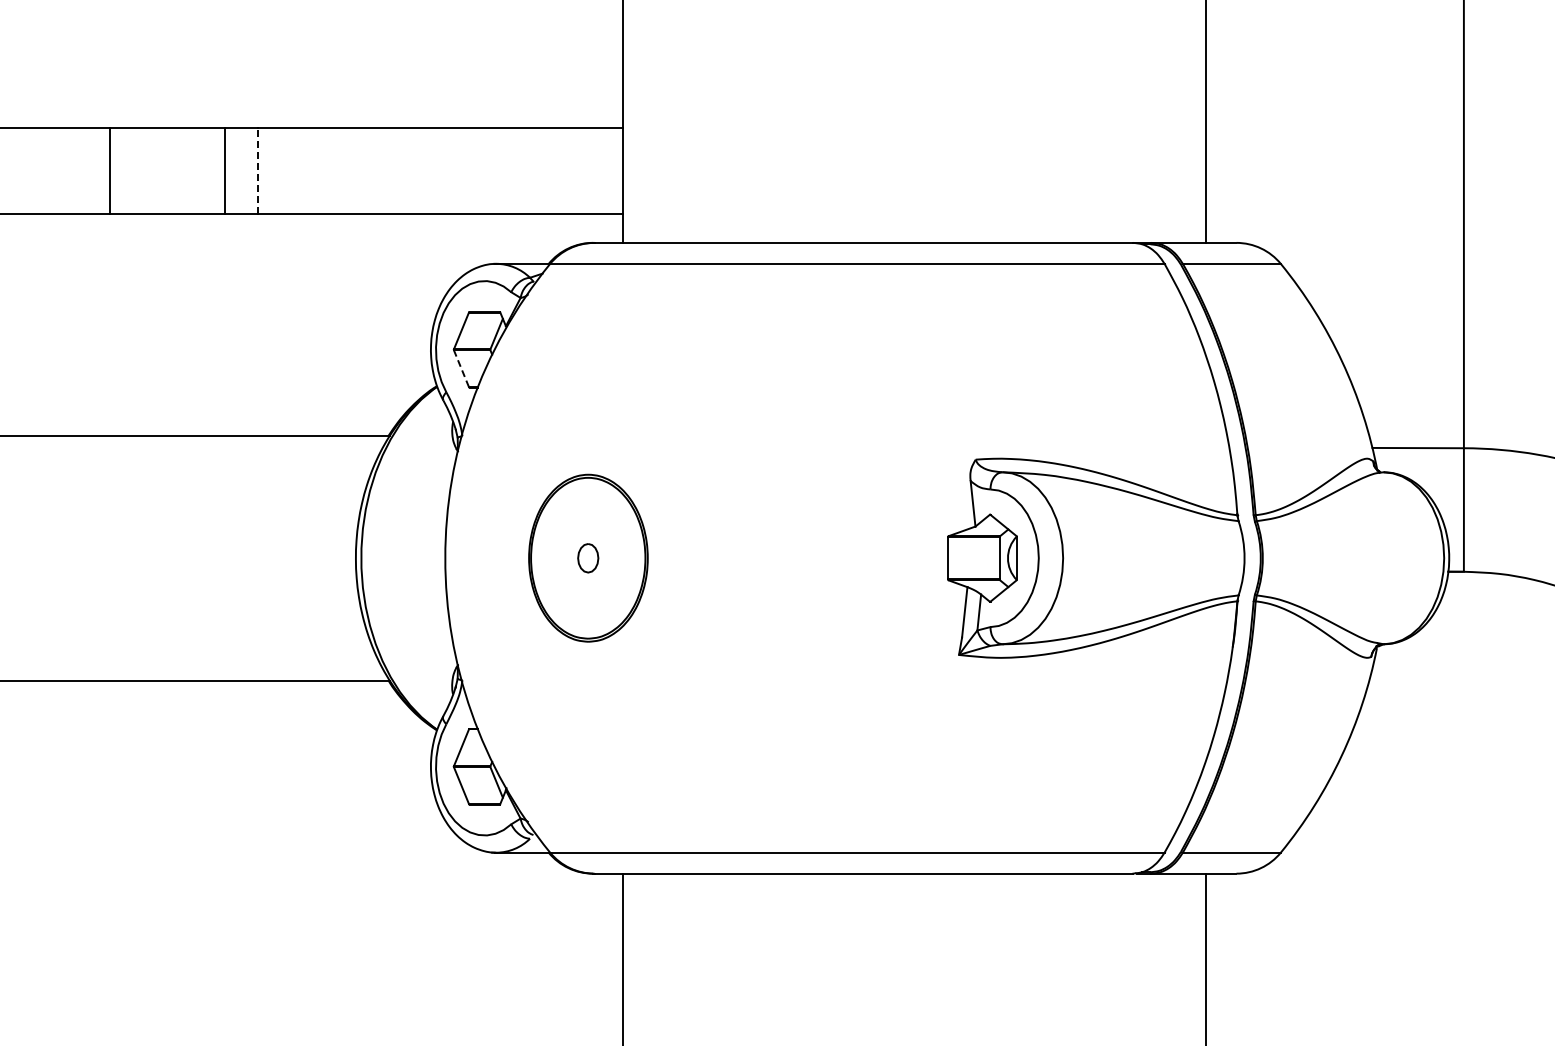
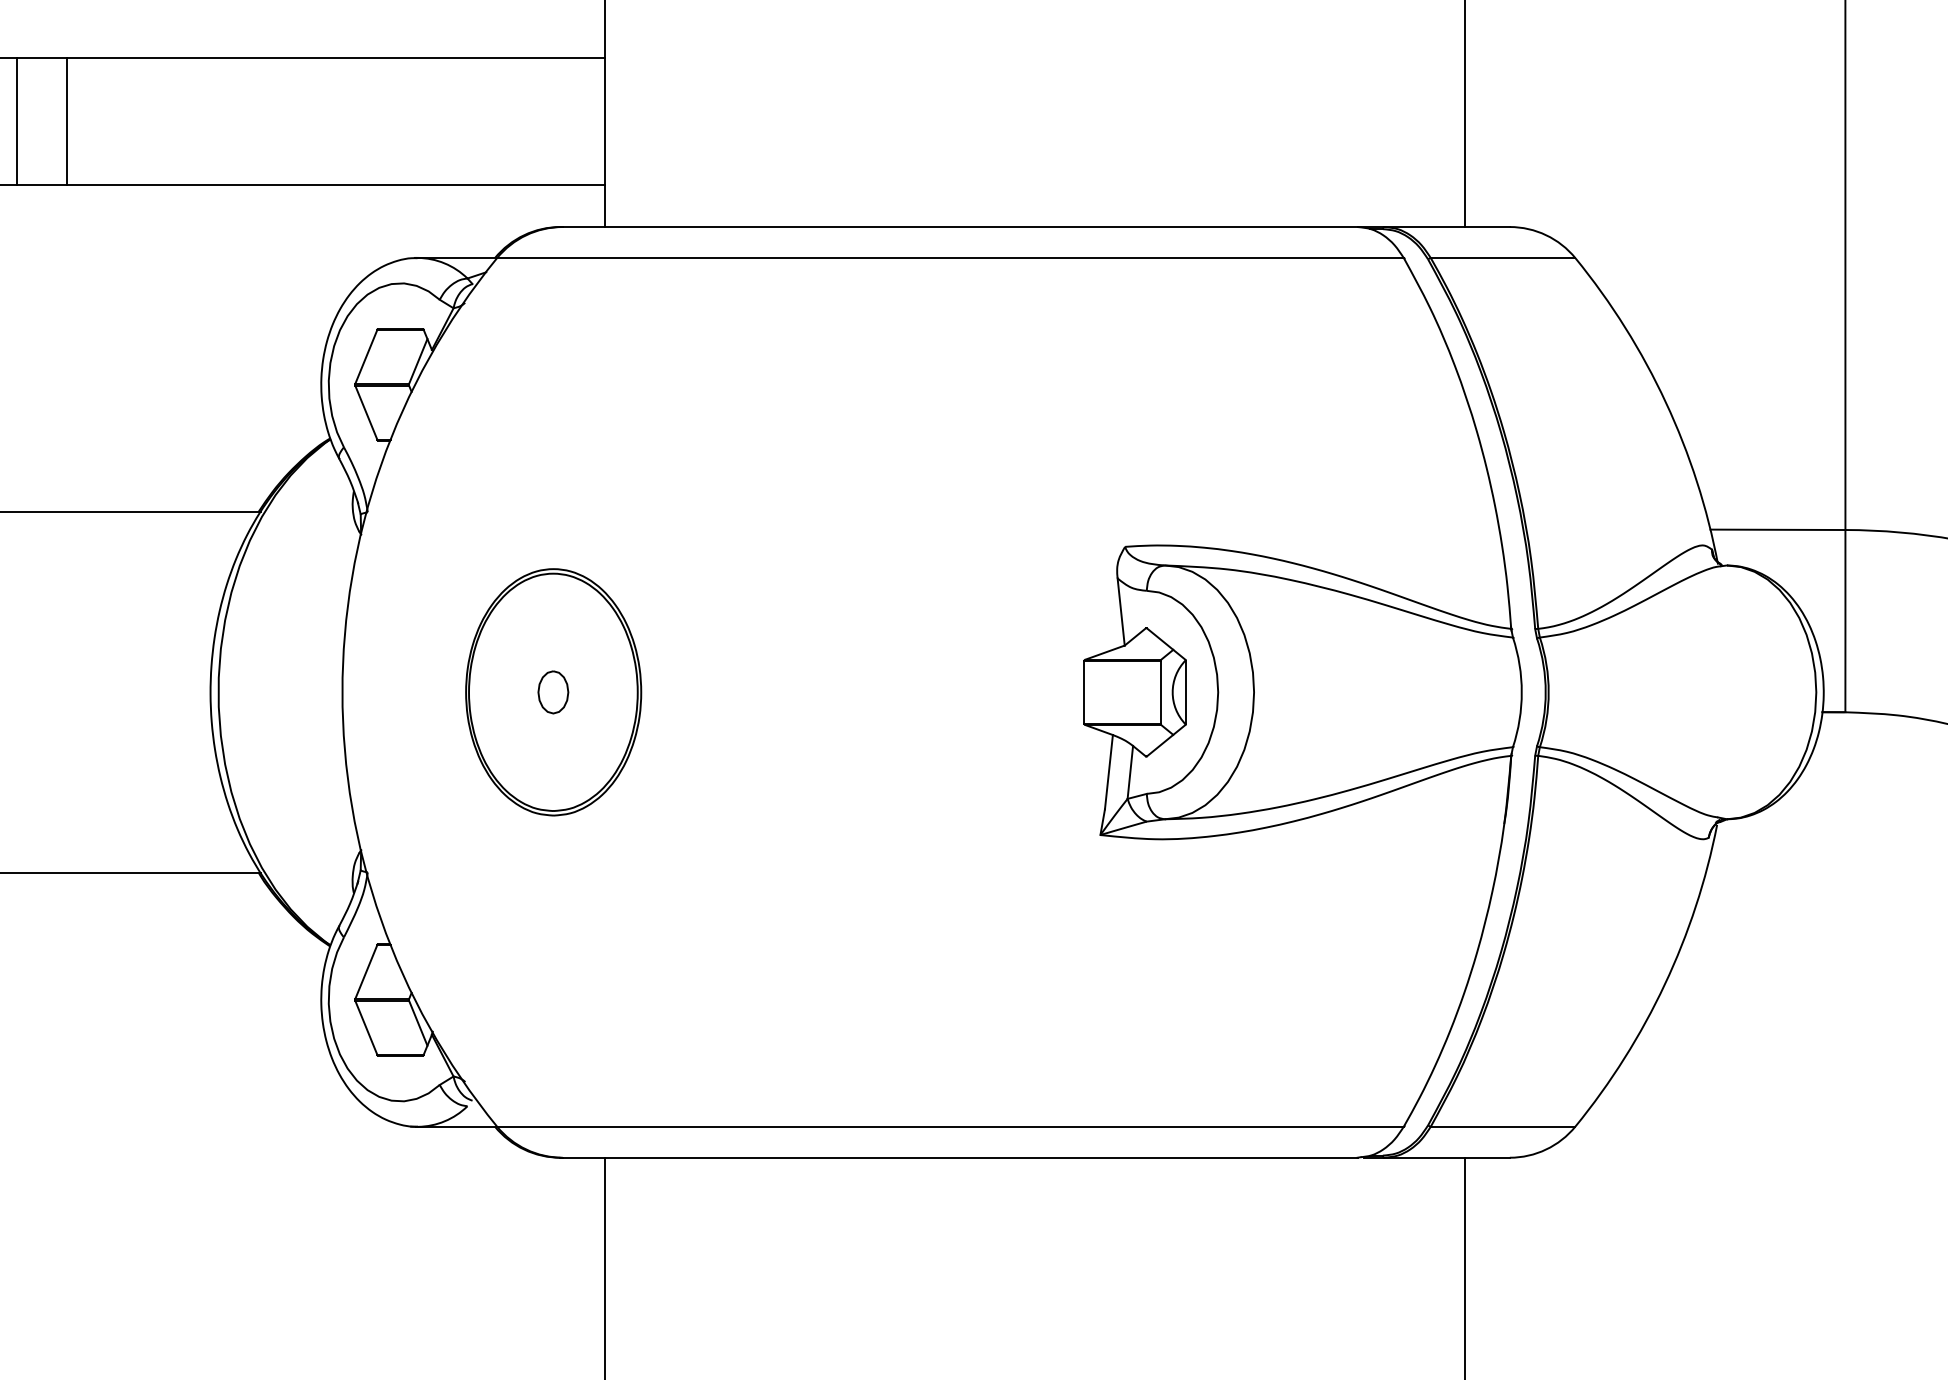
line: (258, 170) -> (66, 120), dashed -> solid
line: (461, 368) -> (366, 412), dashed -> solid

